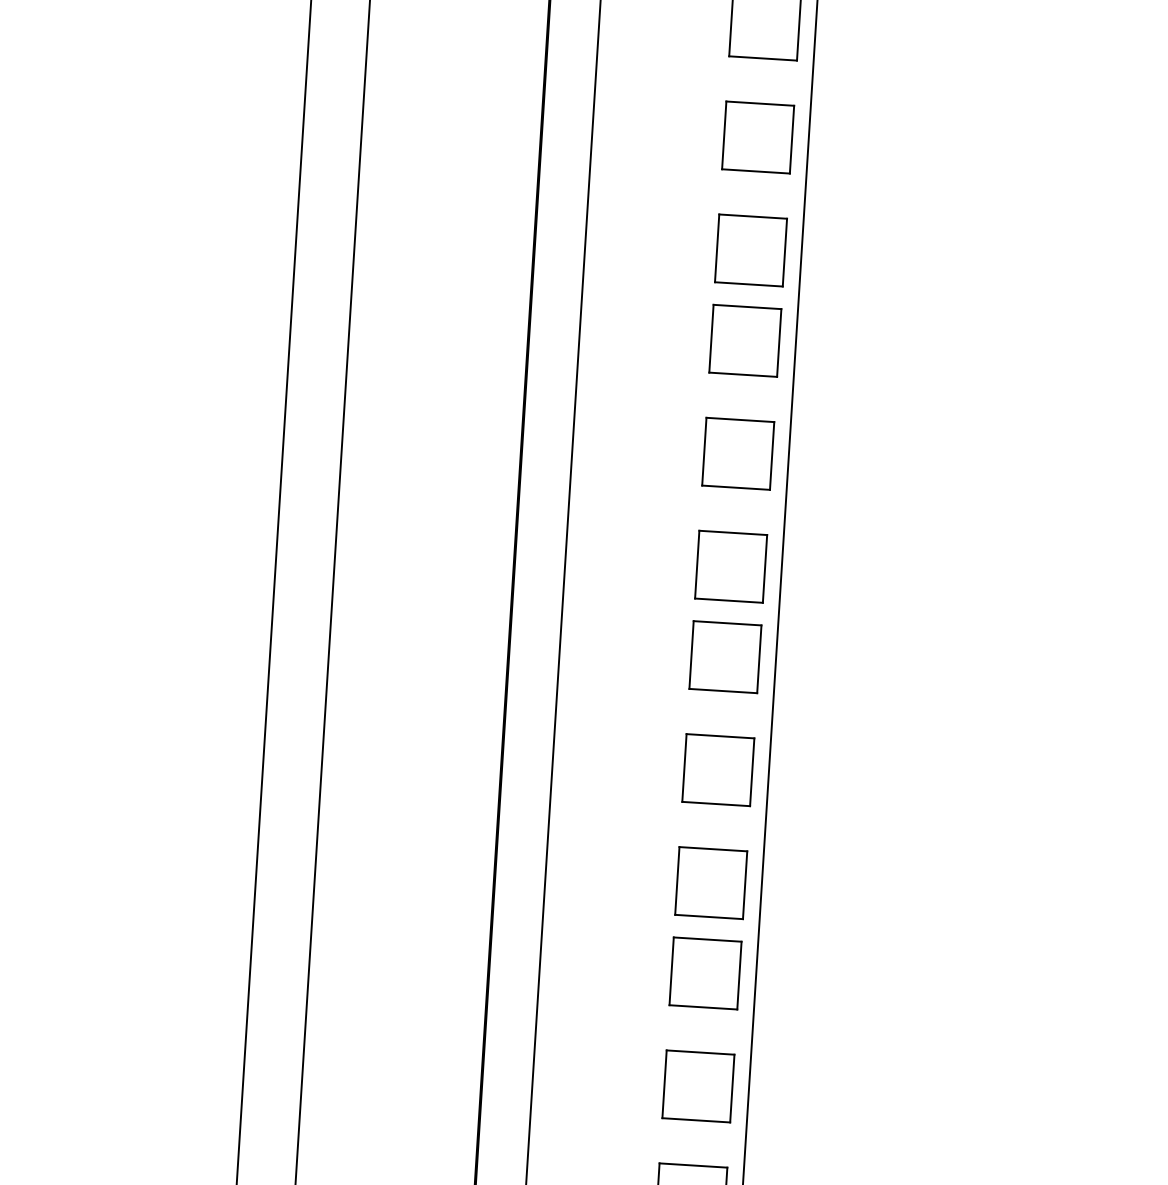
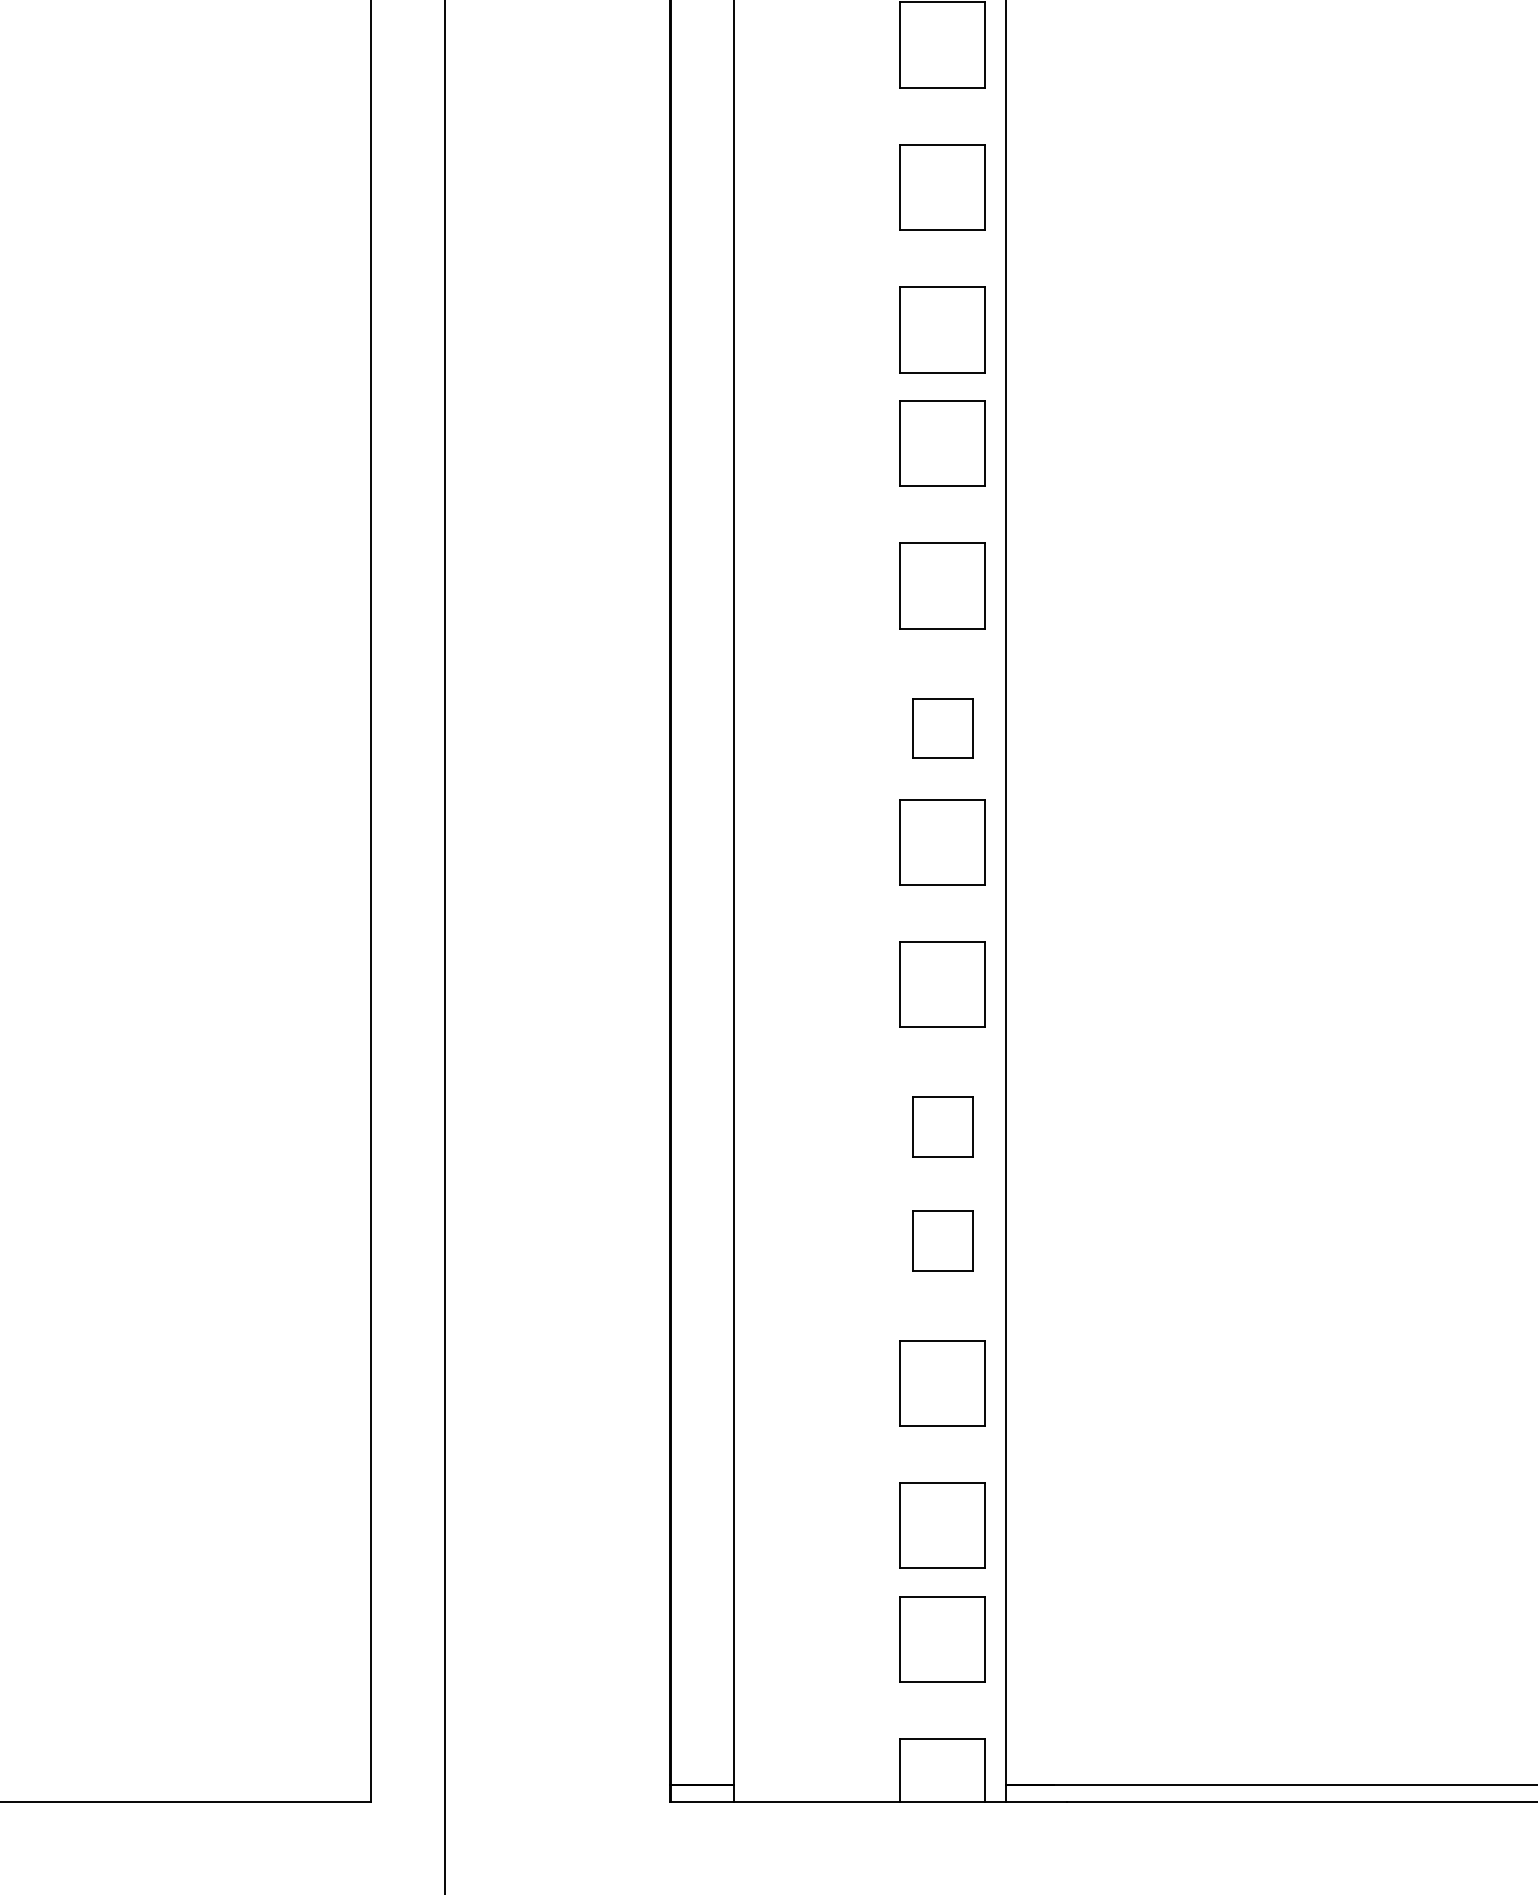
part: (731, 566) -> (942, 728), size x0.7
part: (711, 882) -> (942, 1126), size x0.7
part: (705, 973) -> (942, 1240), size x0.7

